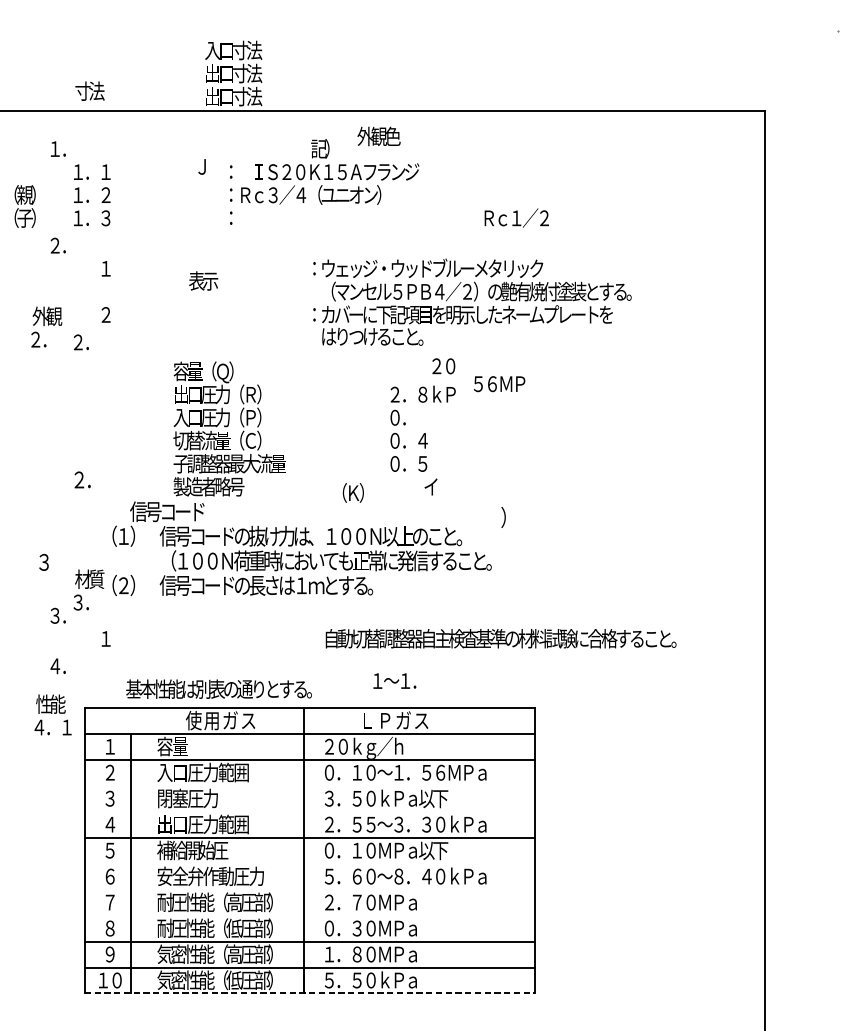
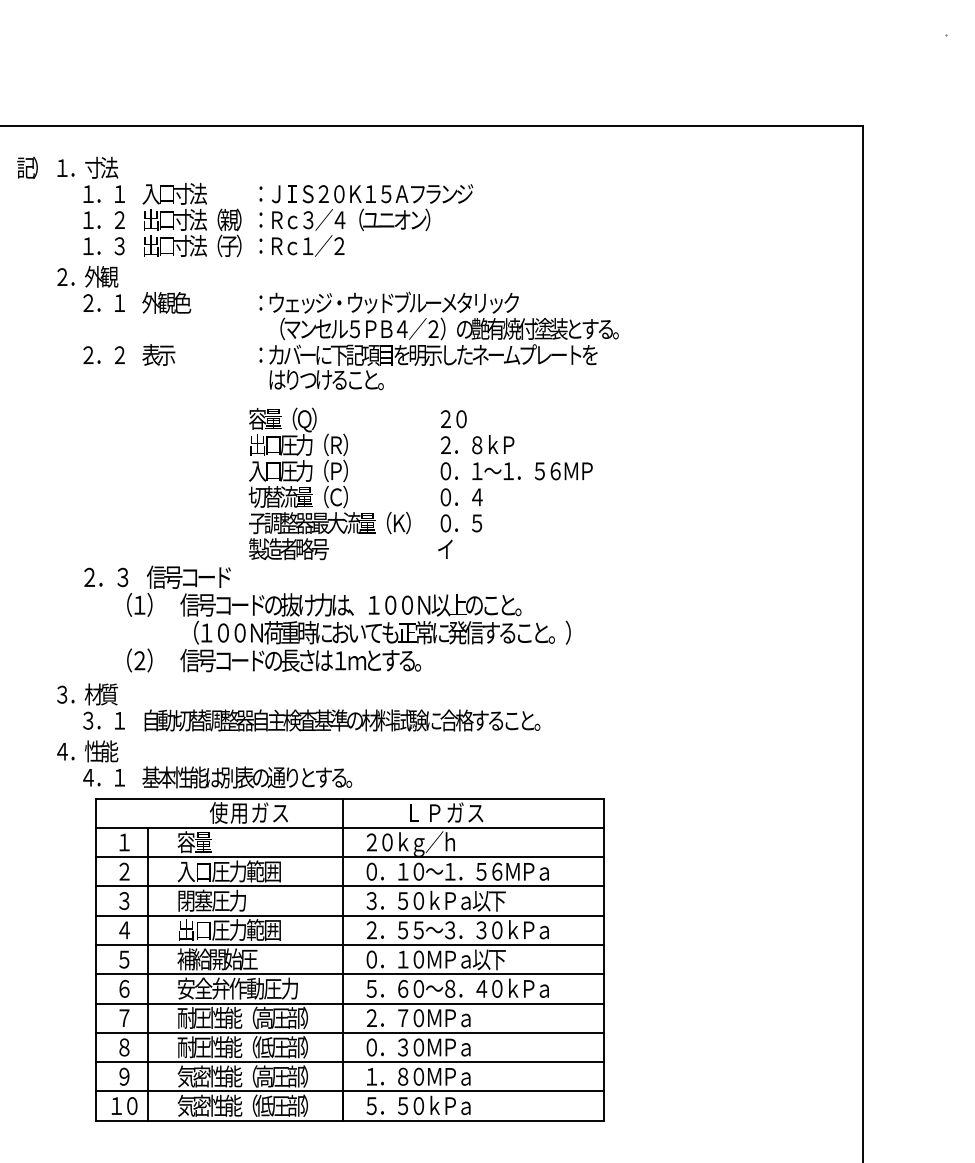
text: (233, 73) -> (174, 219), moved
text: (89, 90) -> (101, 167), moved
text: (378, 136) -> (166, 302), moved
text: (320, 148) -> (27, 167), moved
text: (202, 167) -> (276, 194), moved
text: (25, 206) -> (229, 232), moved
text: (517, 217) -> (308, 245), moved
text: (203, 280) -> (158, 354), moved
text: (471, 301) -> (438, 340), moved
text: (46, 326) -> (100, 288), moved
text: (80, 341) -> (91, 354), moved
text: (443, 366) -> (453, 419), moved
text: (499, 384) -> (563, 471), moved
text: (229, 428) -> (311, 483), moved
text: (82, 479) -> (93, 576), moved
text: (431, 486) -> (445, 548), moved
text: (353, 493) -> (398, 523), moved
text: (502, 517) -> (567, 632), moved
text: (43, 562) -> (122, 577), moved
text: (88, 589) -> (100, 706), moved
text: (501, 638) -> (342, 720), moved
text: (394, 680) -> (496, 470), moved
text: (52, 714) -> (103, 763), moved
line: (309, 785) -> (349, 886), added
line: (309, 811) -> (349, 915), added
line: (309, 863) -> (349, 974), added
line: (309, 889) -> (349, 1003), added
line: (309, 915) -> (349, 1032), added
line: (309, 993) -> (349, 1120), dashed -> solid

